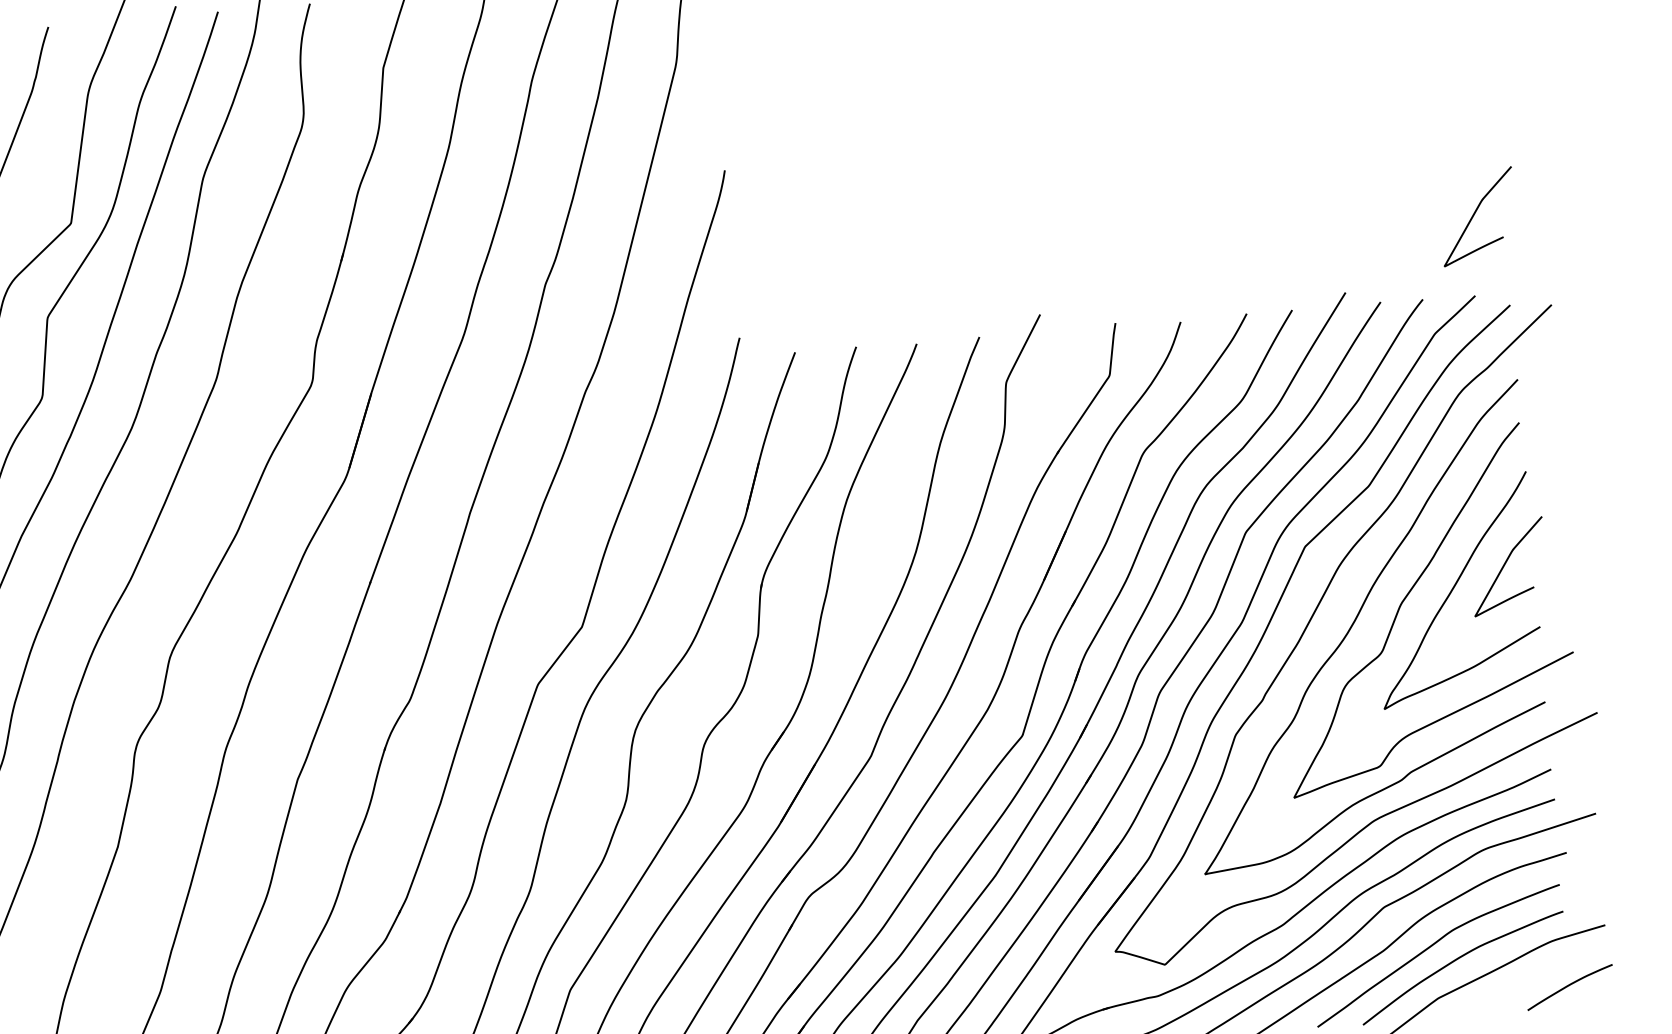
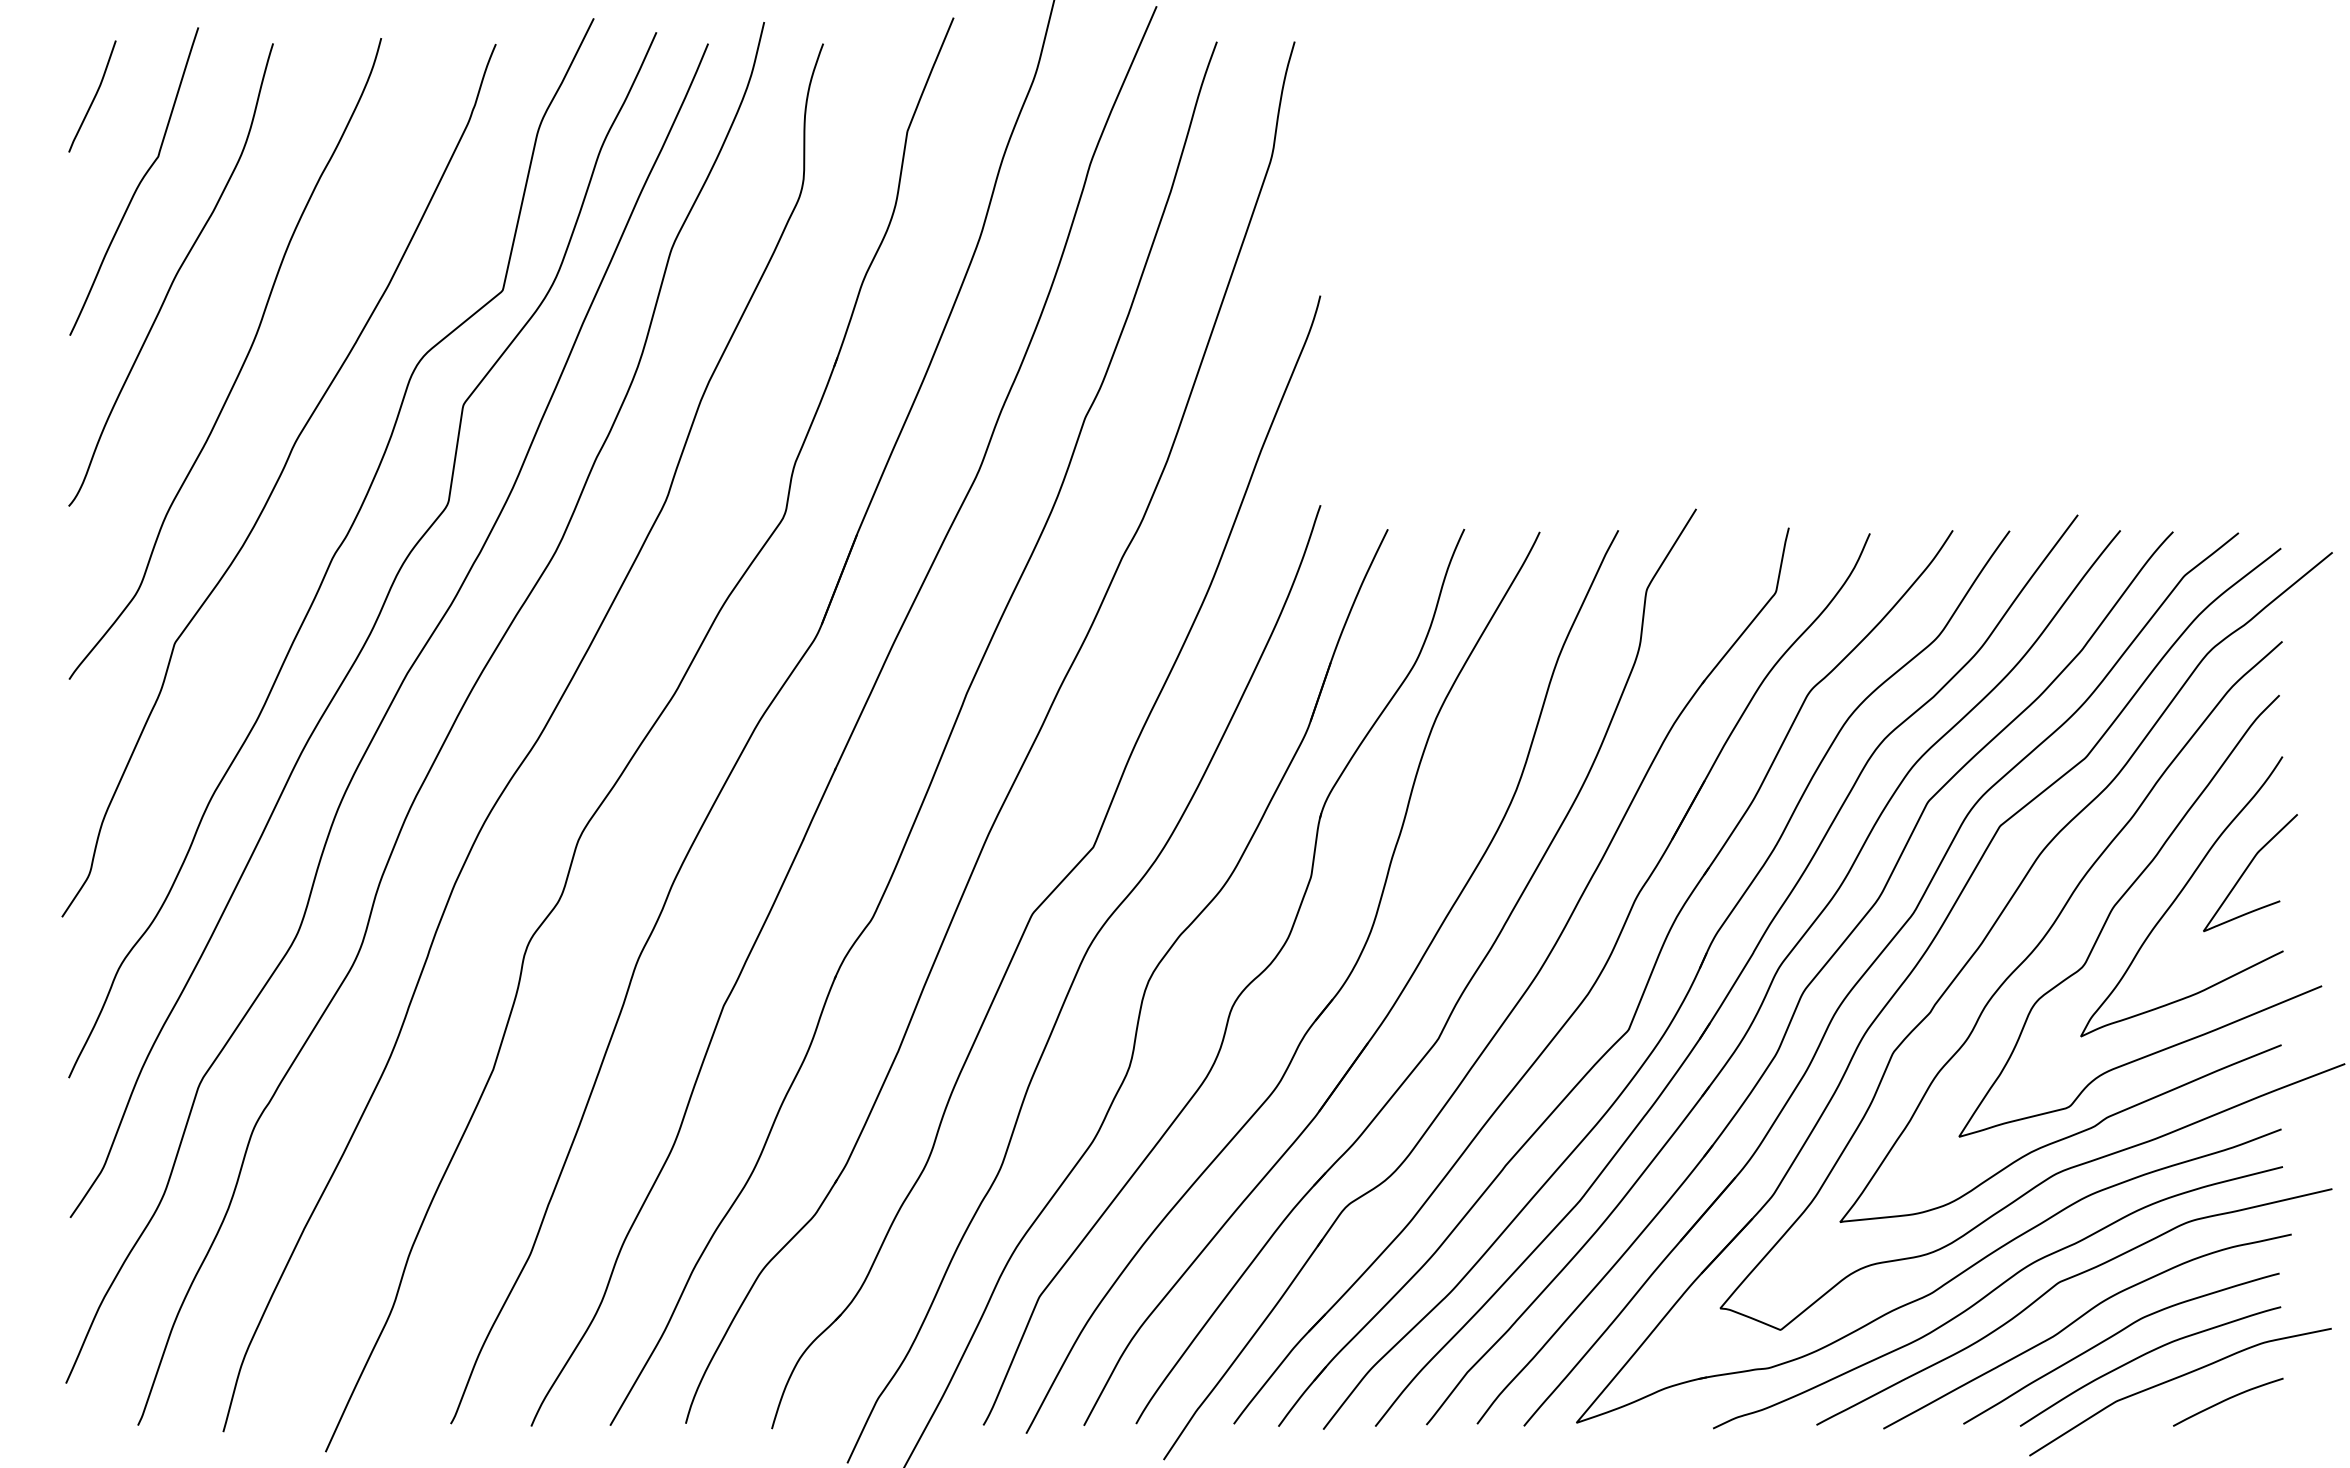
curve: (1475, 214) -> (2247, 431), removed
curve: (1569, 986) -> (2227, 1400), moved

